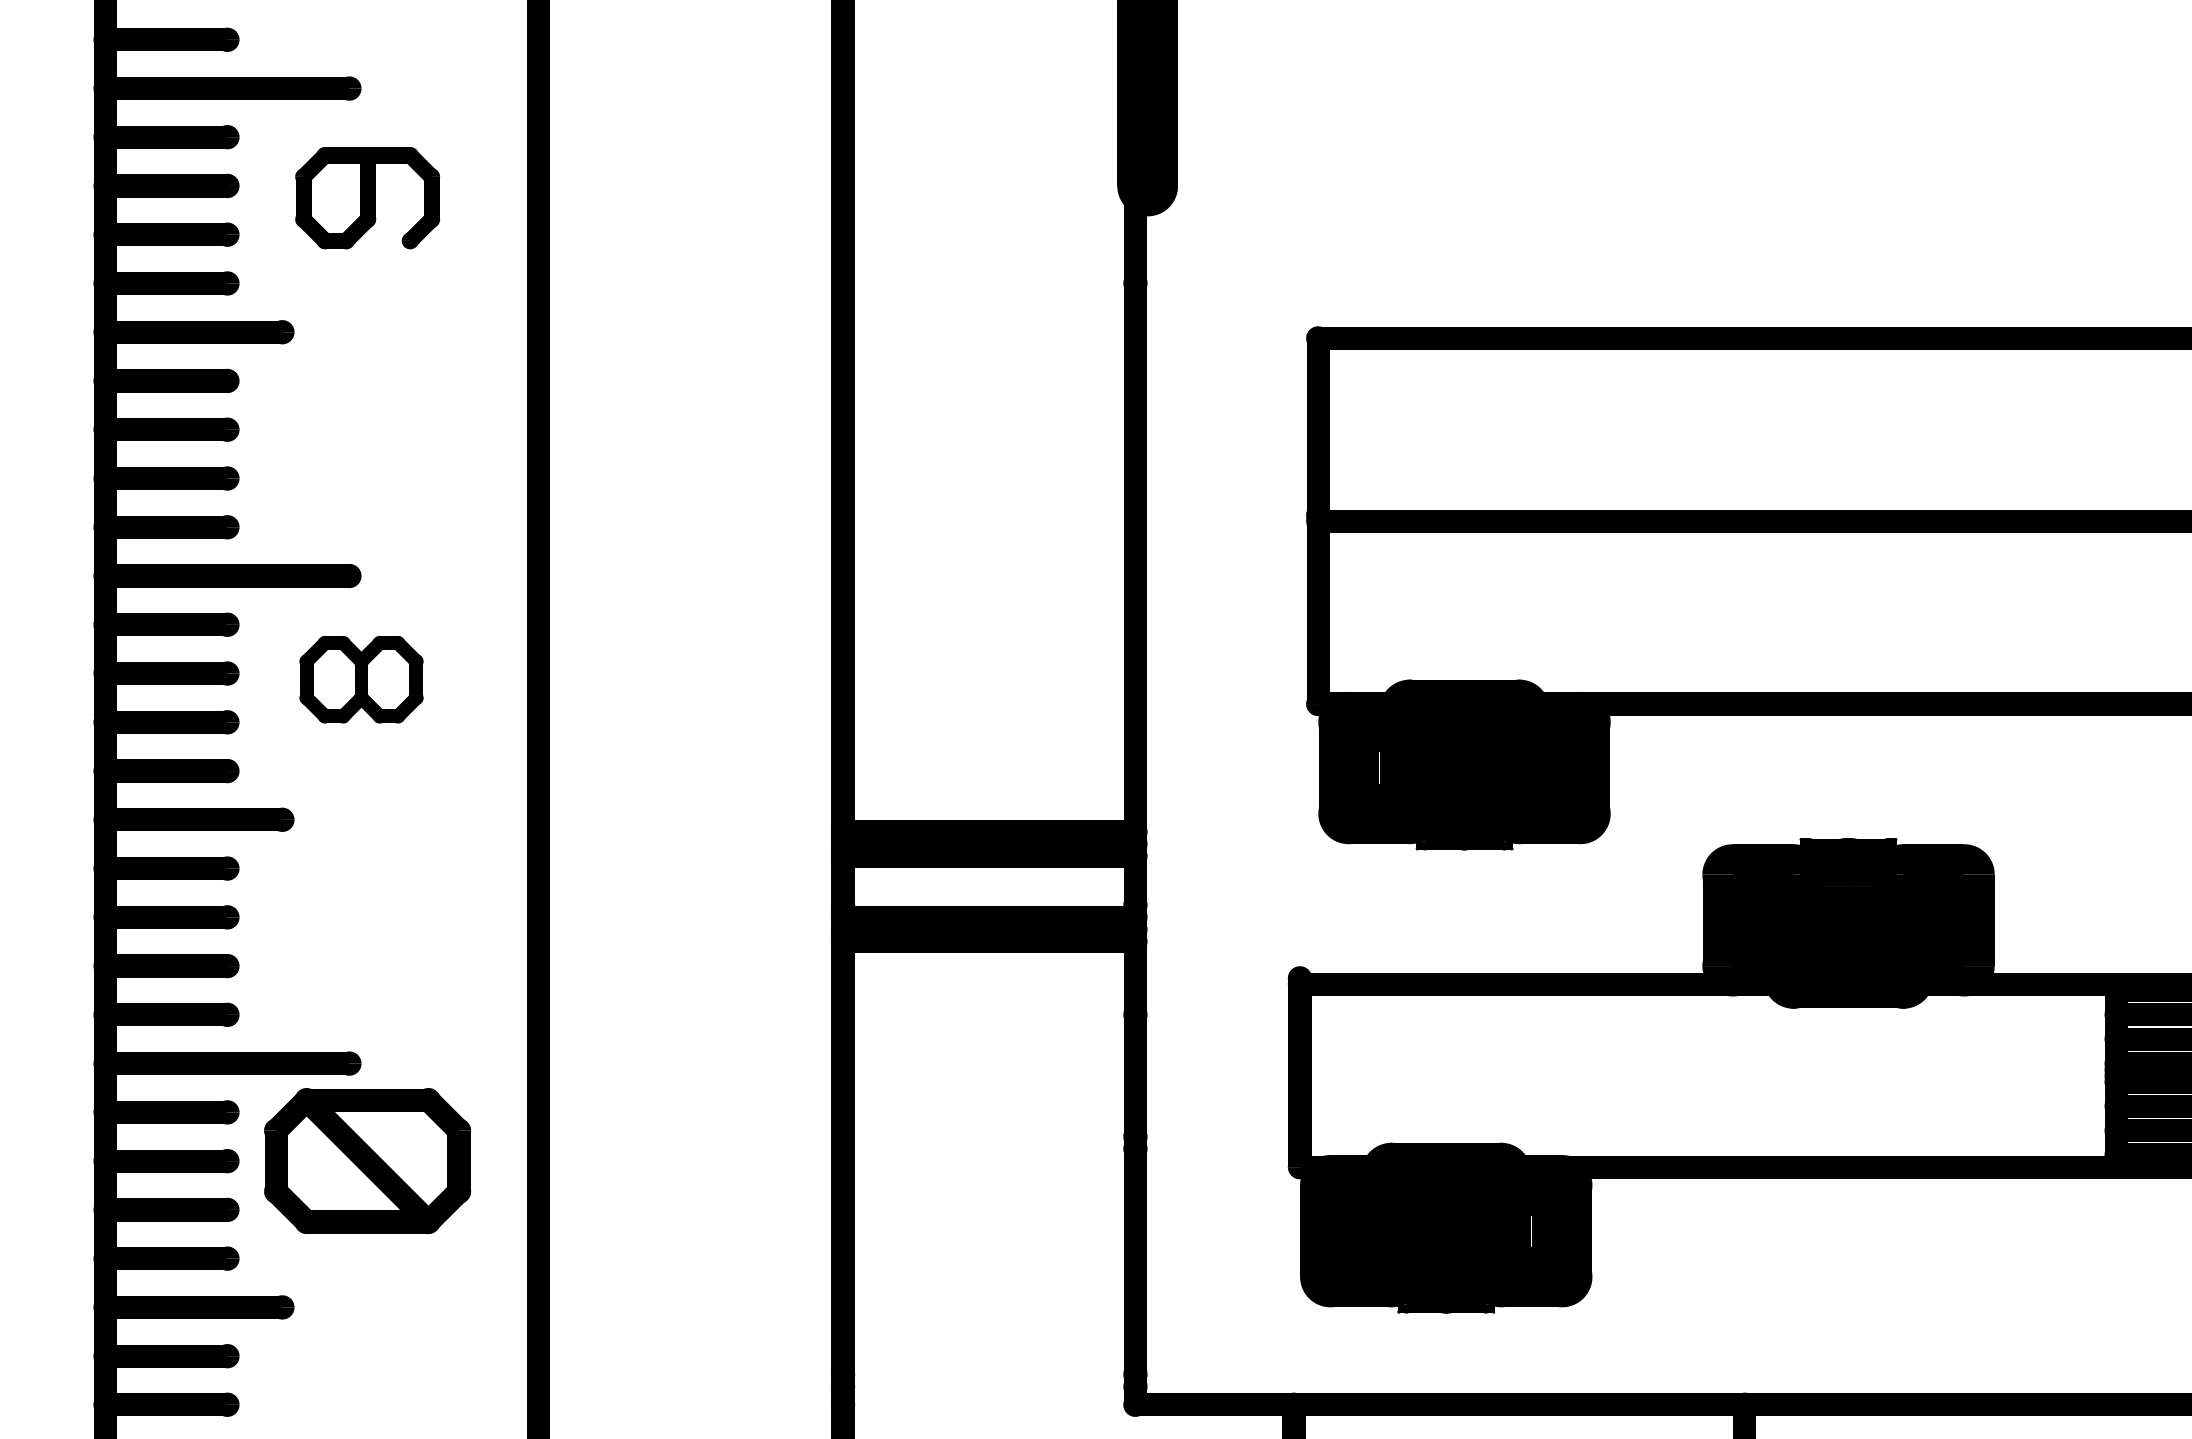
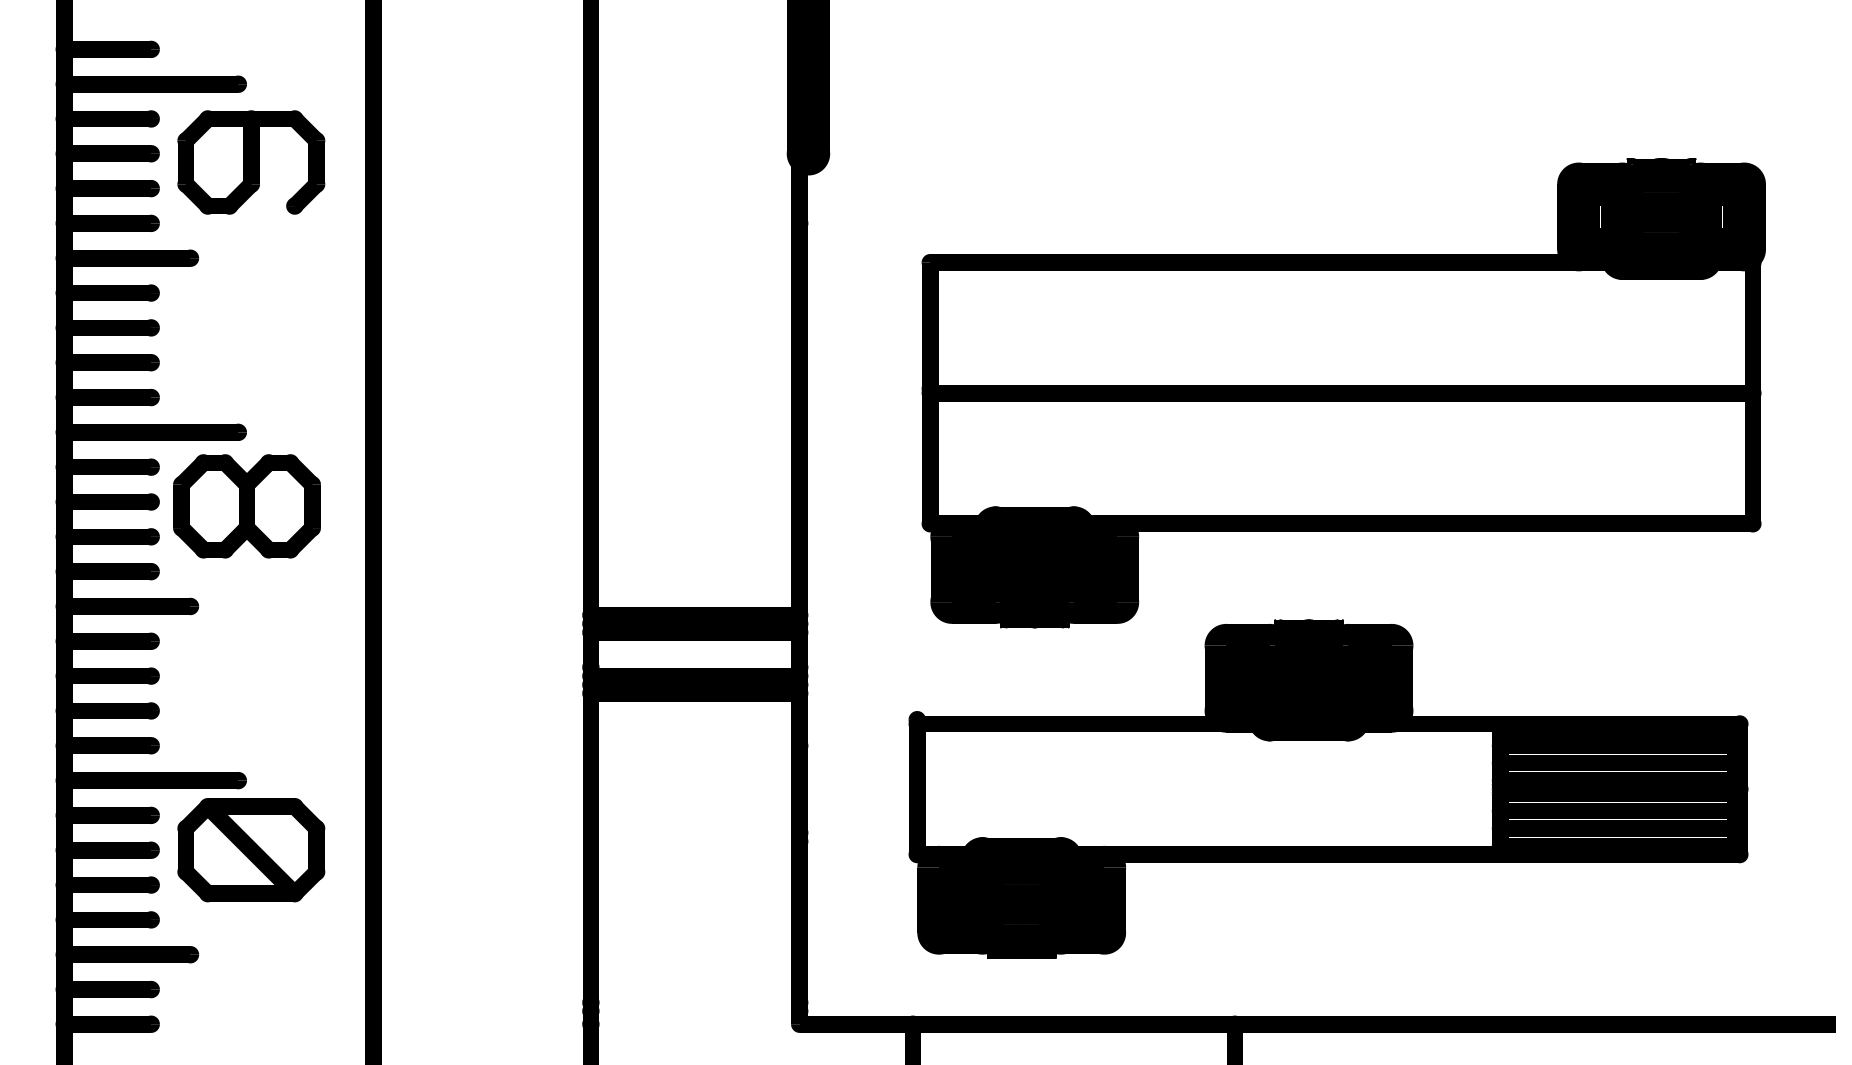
part: (367, 198) -> (251, 162), size x1.43
part: (360, 679) -> (246, 506), size x1.67

